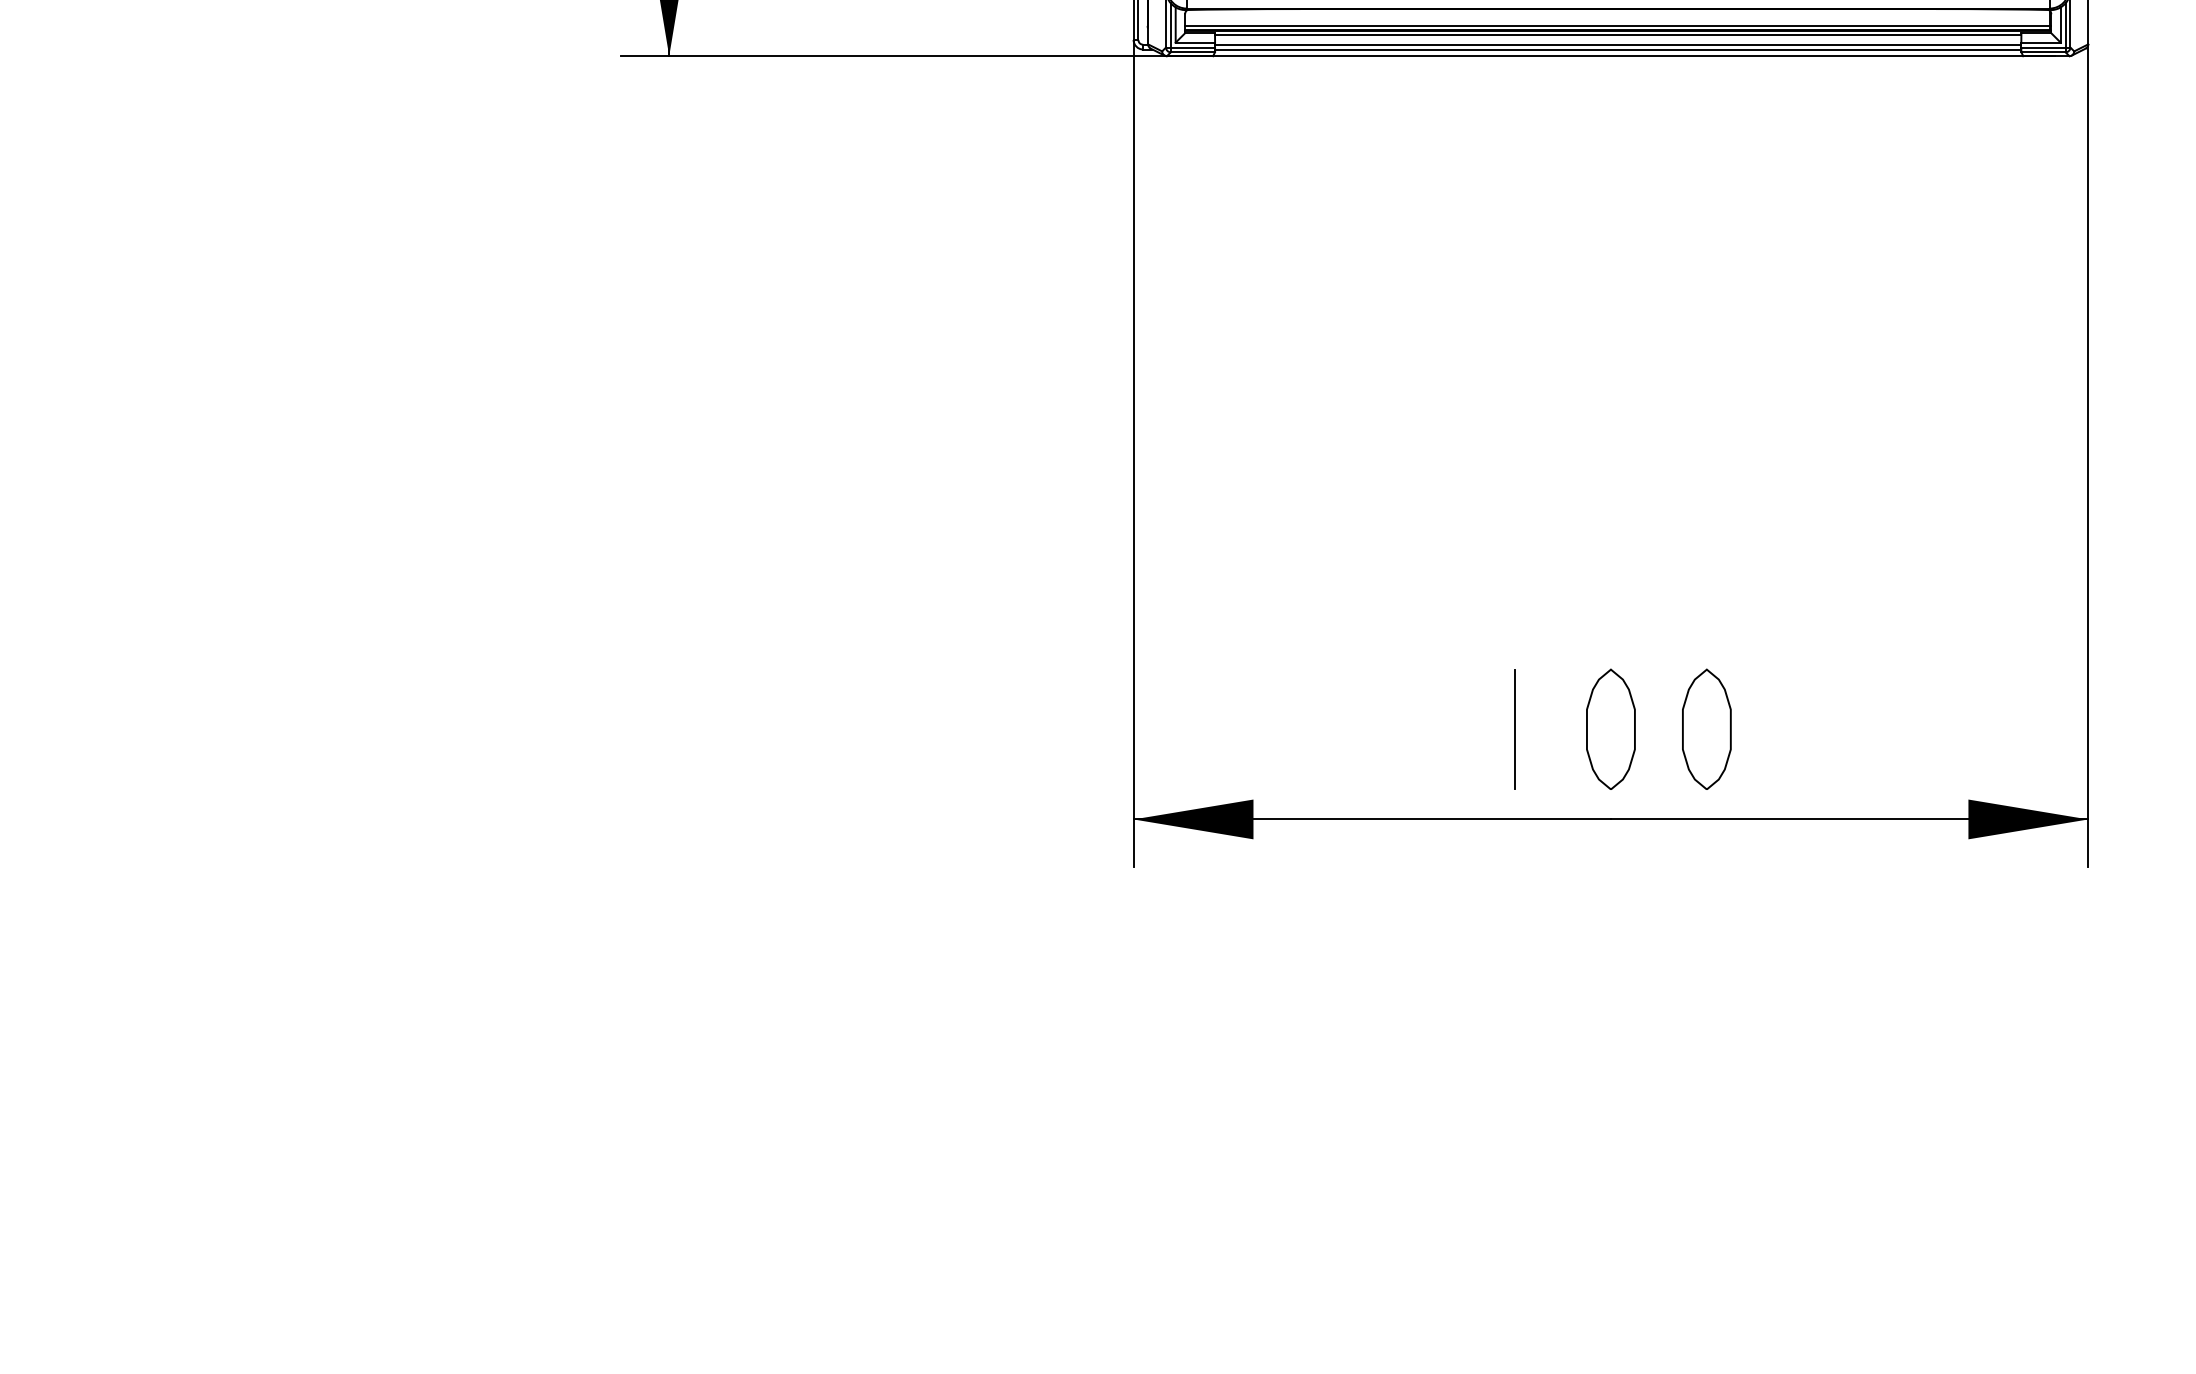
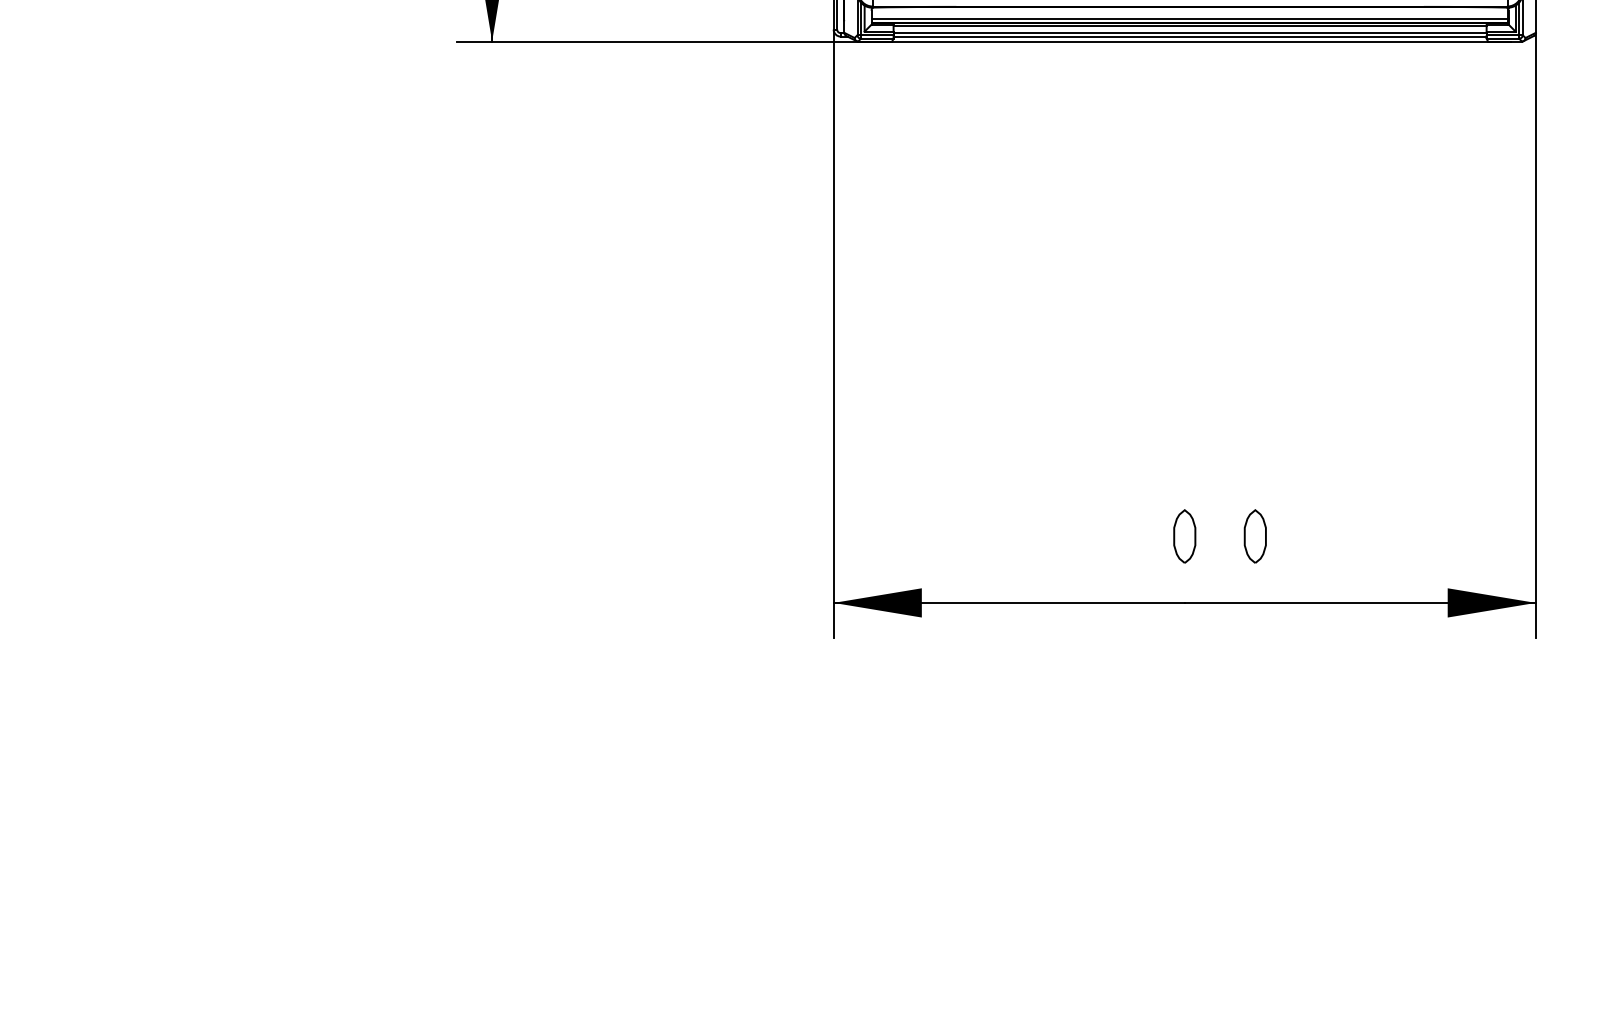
part: (1610, 728) -> (1184, 536), size x0.6
part: (1706, 728) -> (1255, 536), size x0.6
line: (1515, 729) -> (1114, 536), removed

